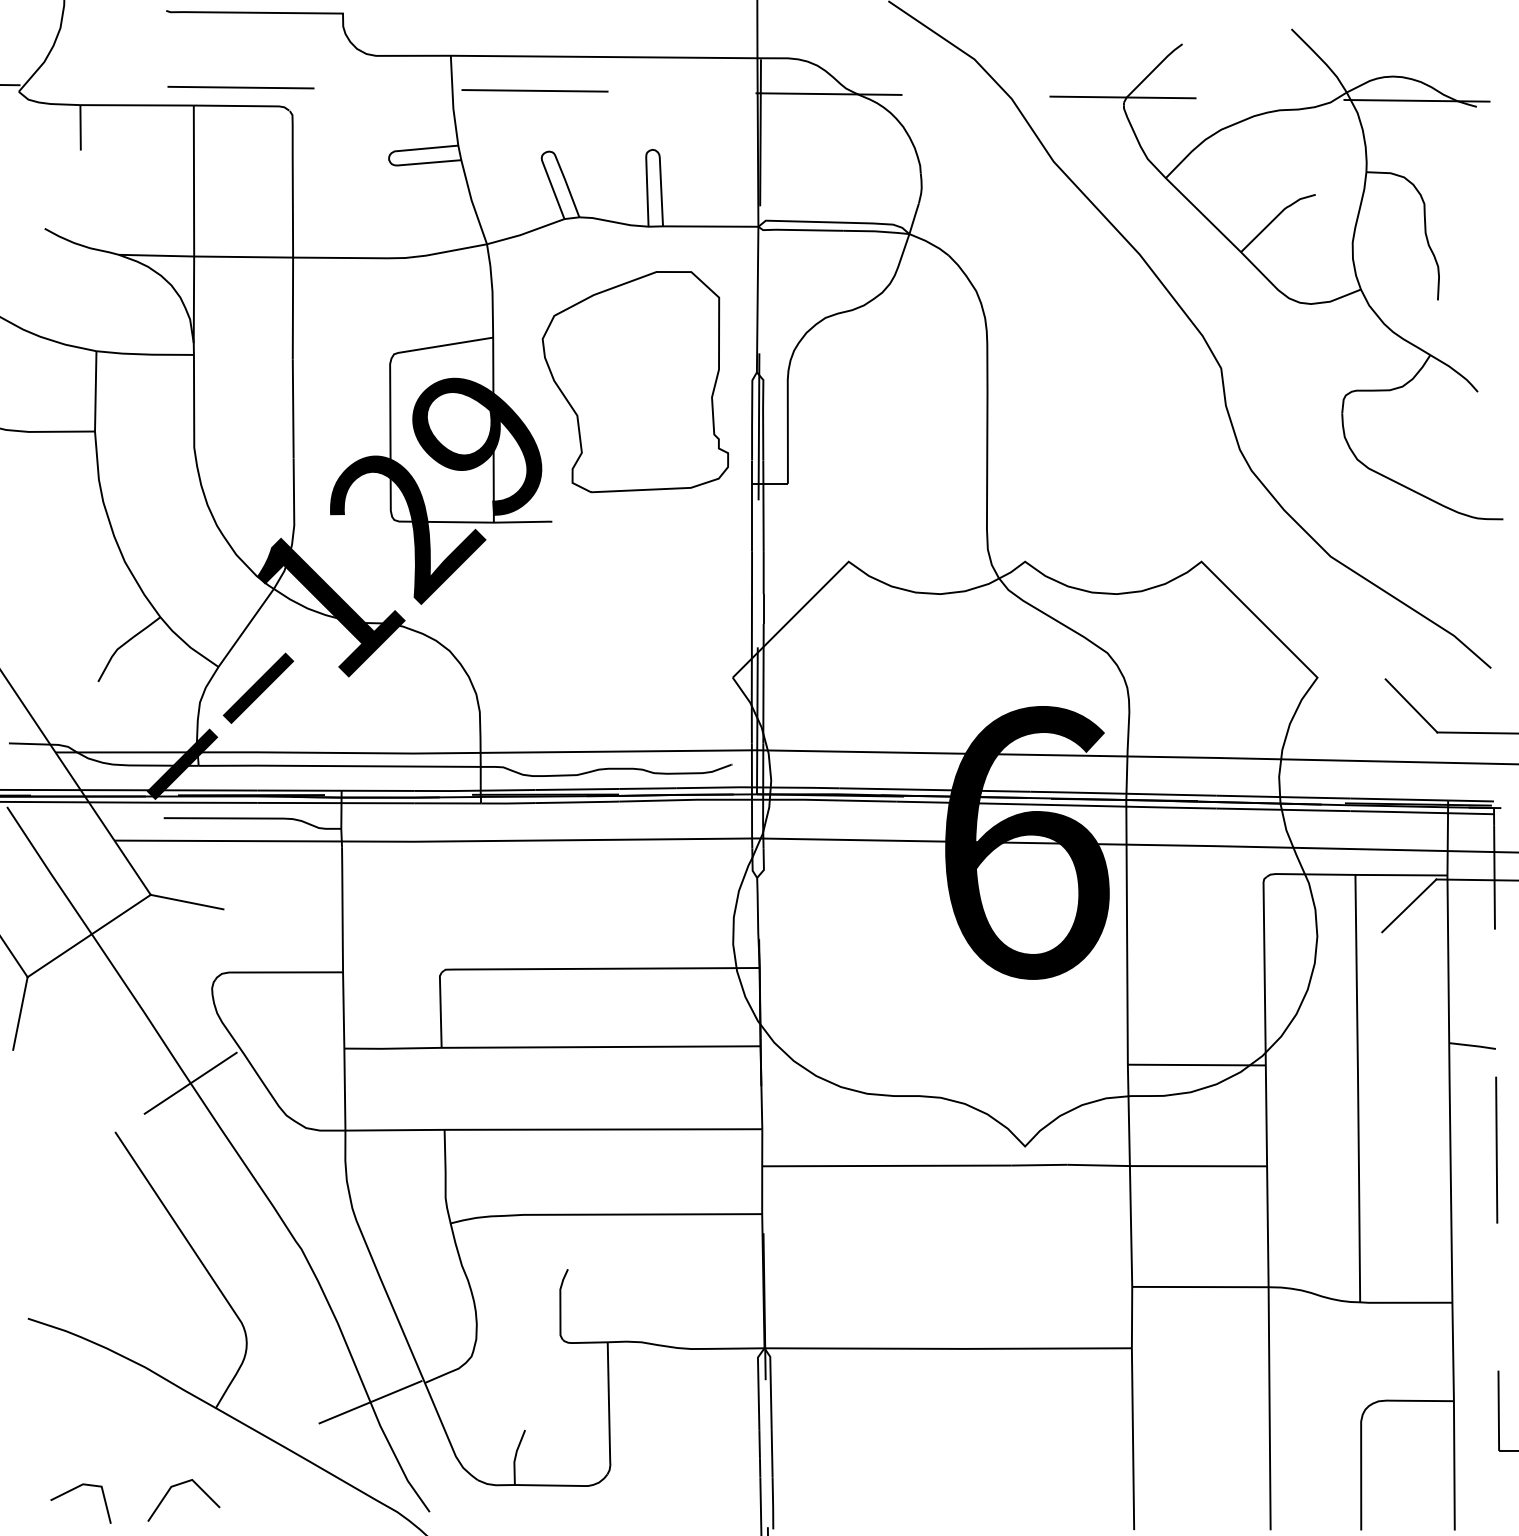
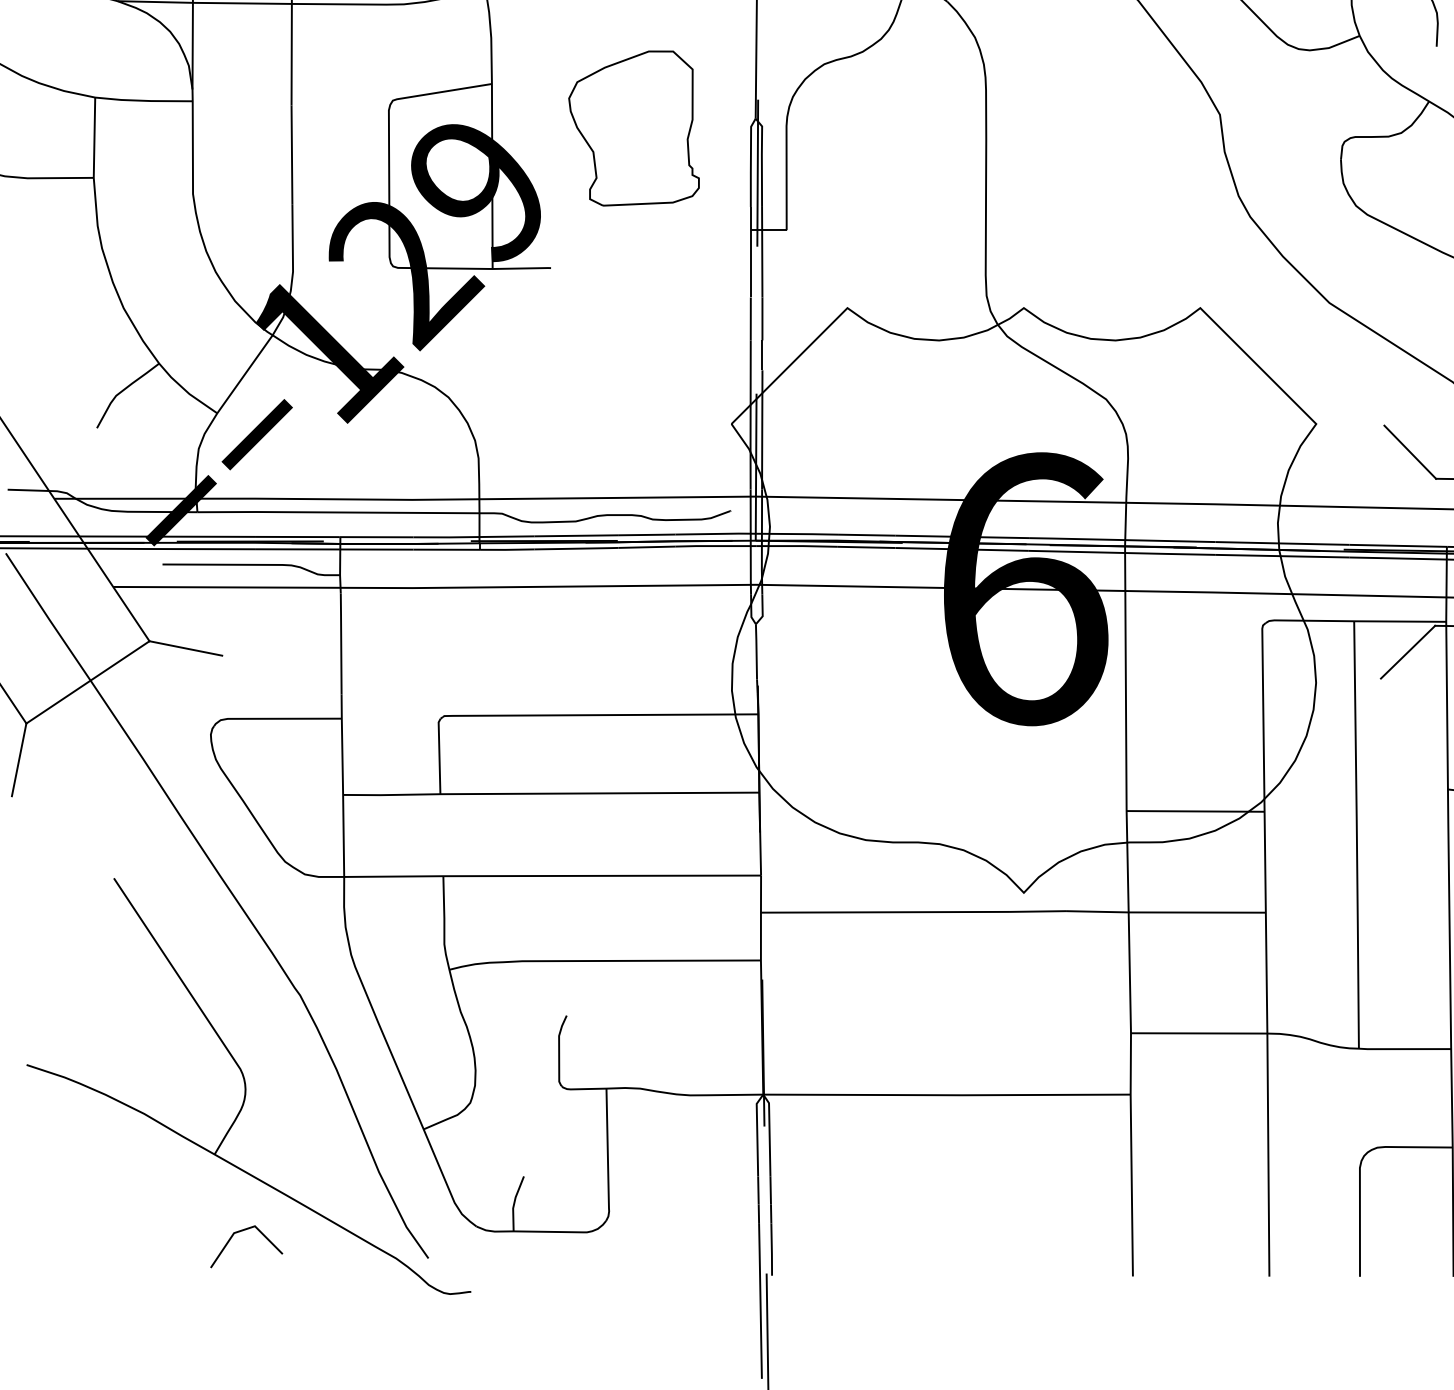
part: (634, 382) -> (633, 128), size x0.7
line: (190, 1082) -> (189, 828), removed
line: (370, 1402) -> (369, 1148), removed
line: (179, 1485) -> (242, 1231), moved
line: (73, 1490) -> (72, 1236), removed

